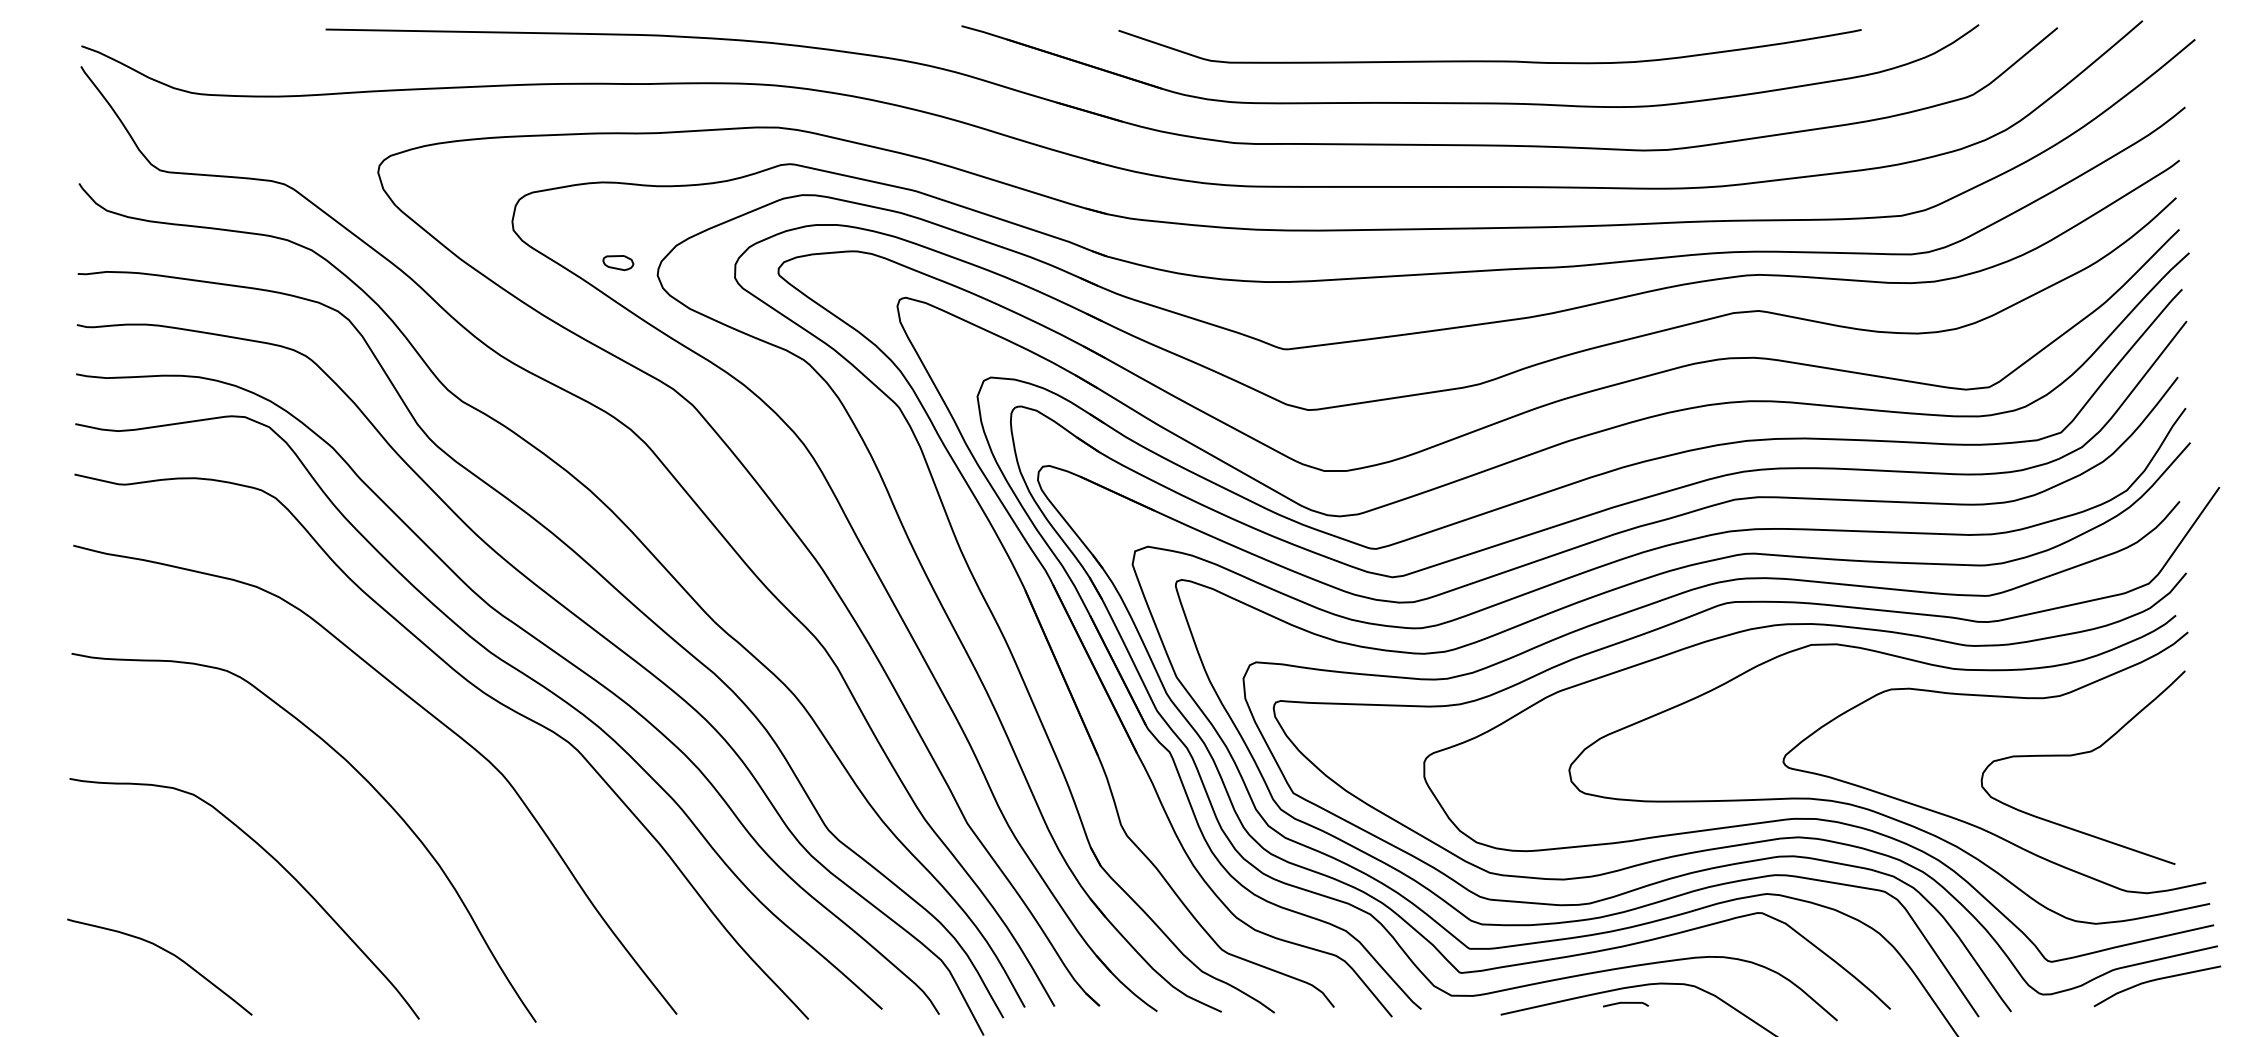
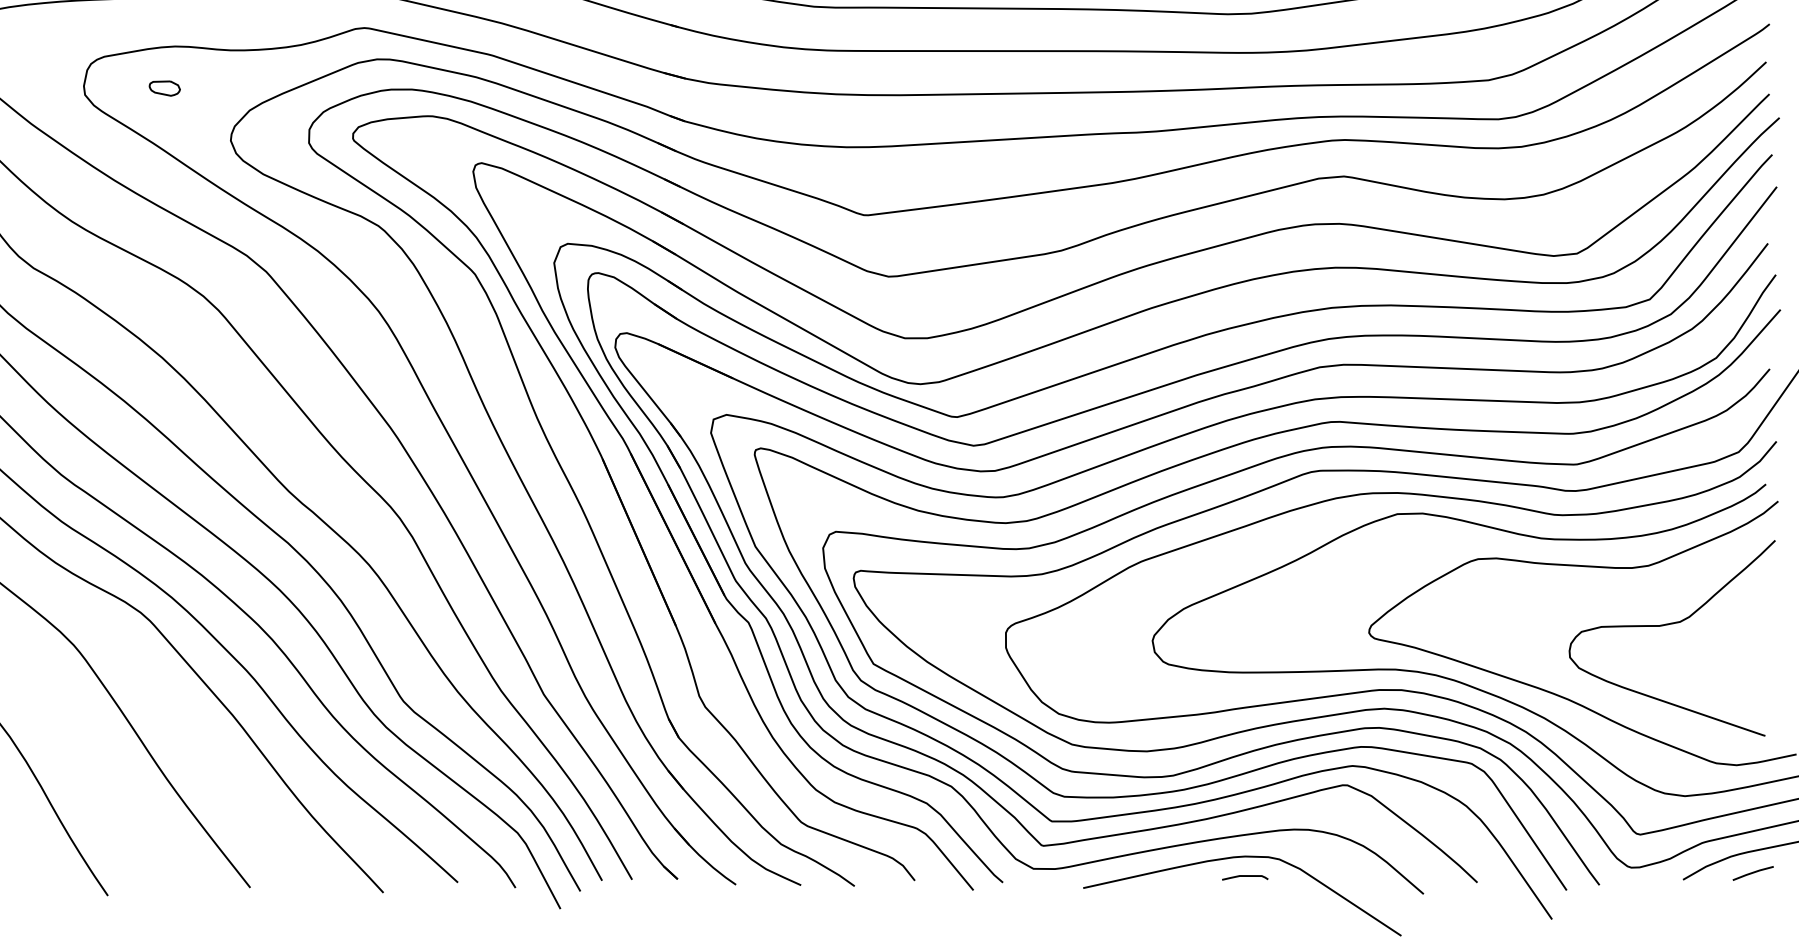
part: (618, 263) -> (164, 89), moved
line: (2163, 1000) -> (1753, 873), added
curve: (1625, 1003) -> (1244, 876), moved

